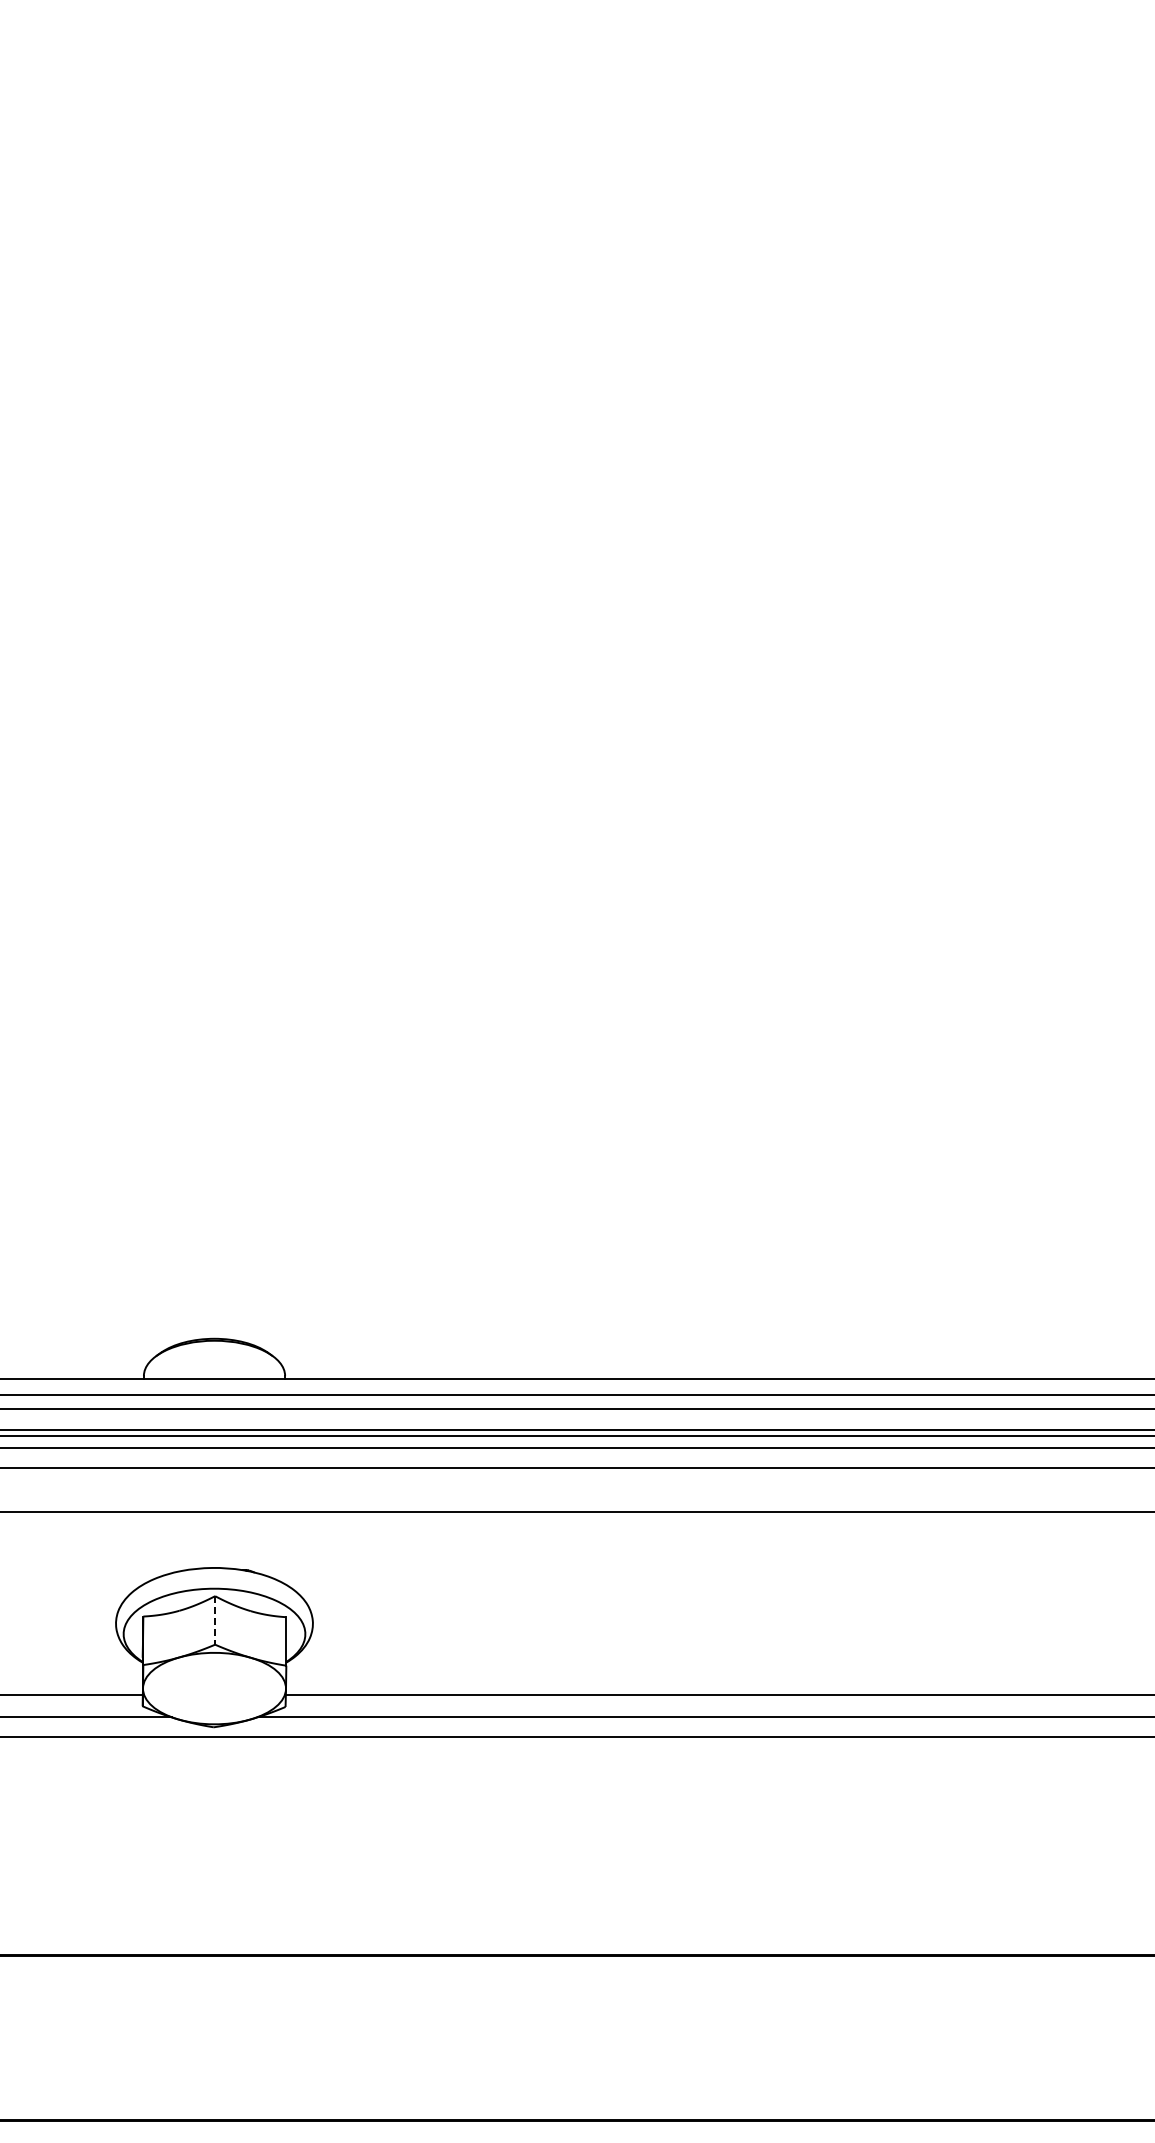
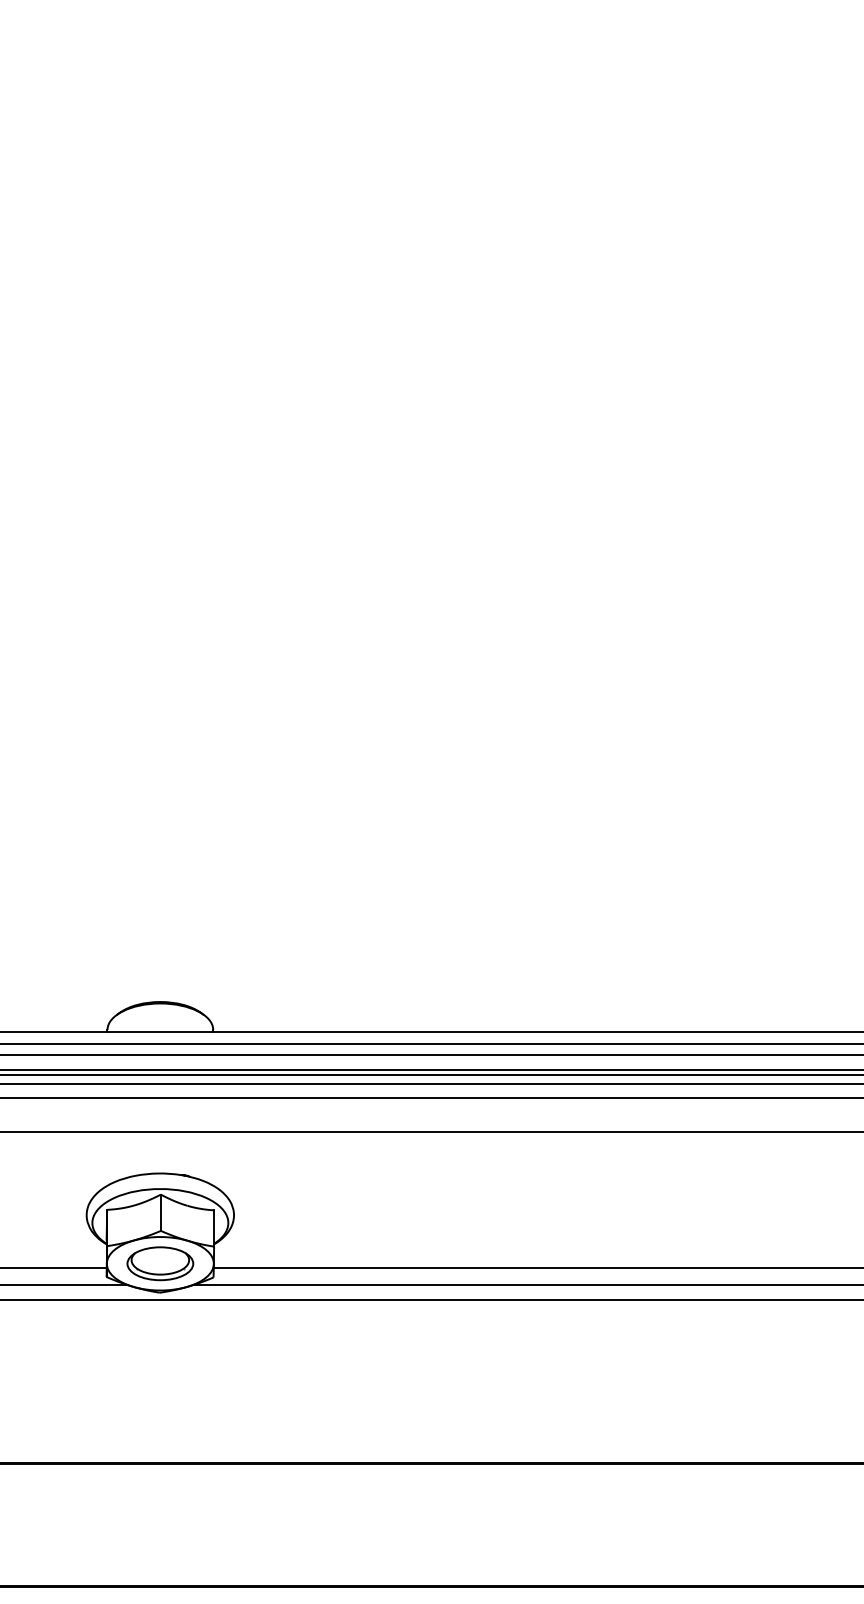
line: (215, 1620) -> (161, 1212), dashed -> solid
part: (214, 1688) -> (160, 1263), added

